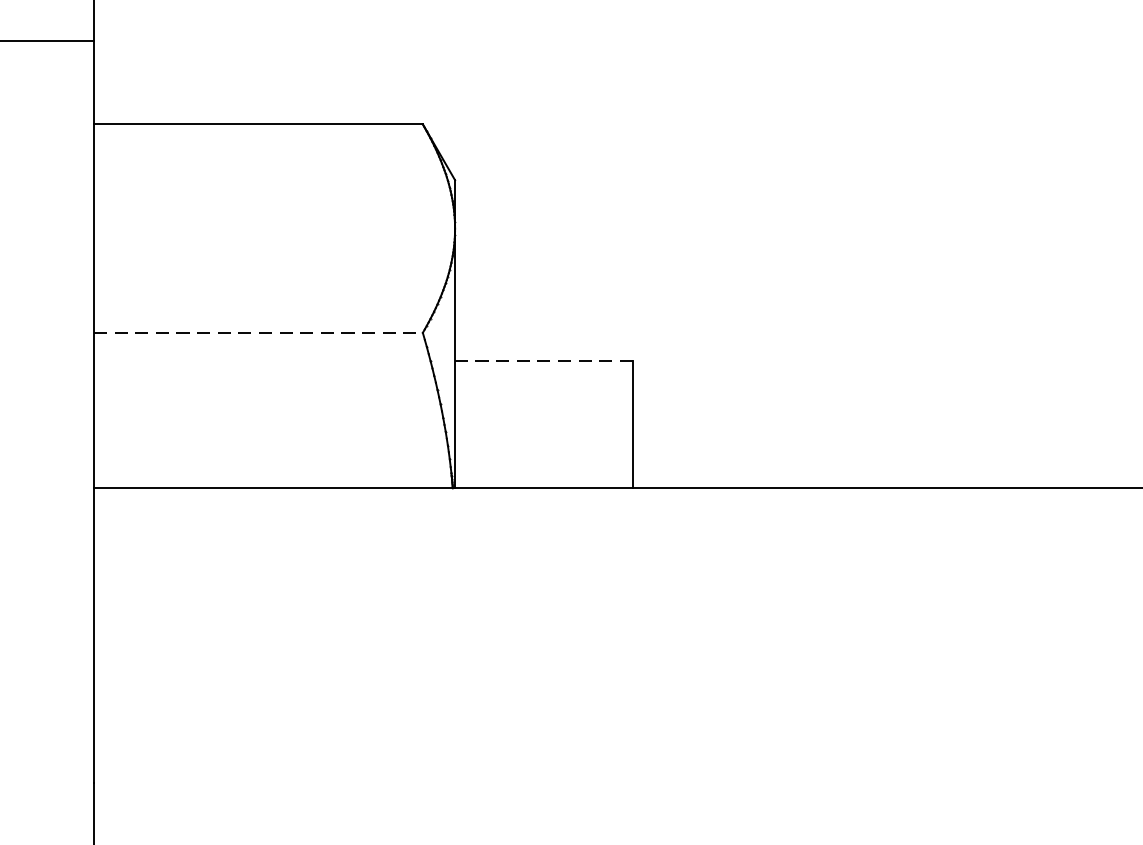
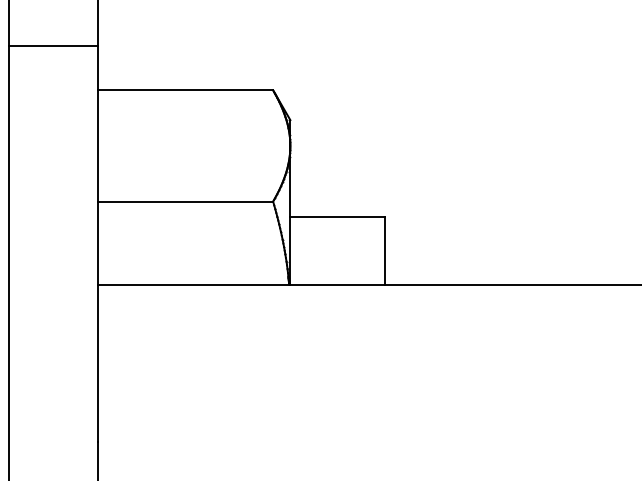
line: (258, 332) -> (185, 201), dashed -> solid
line: (543, 360) -> (337, 216), dashed -> solid

